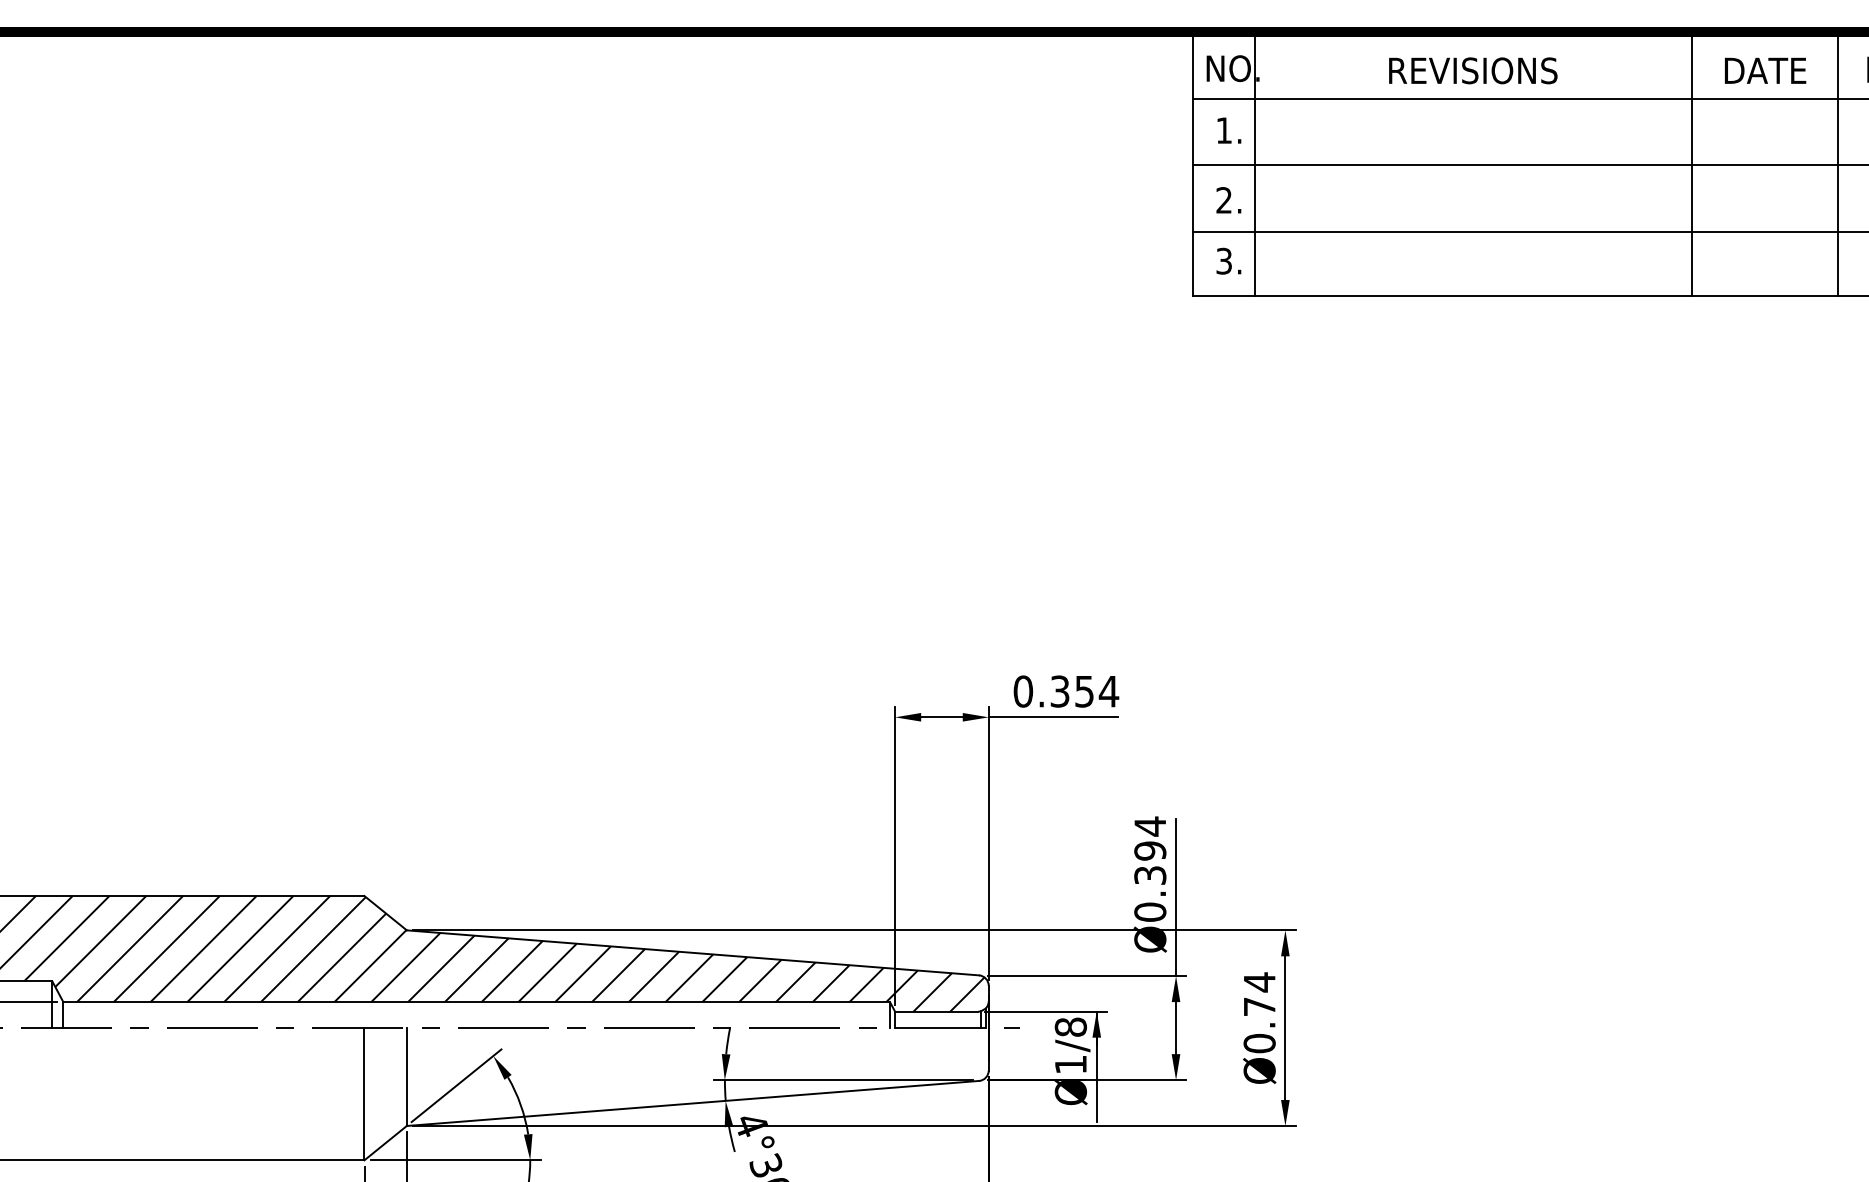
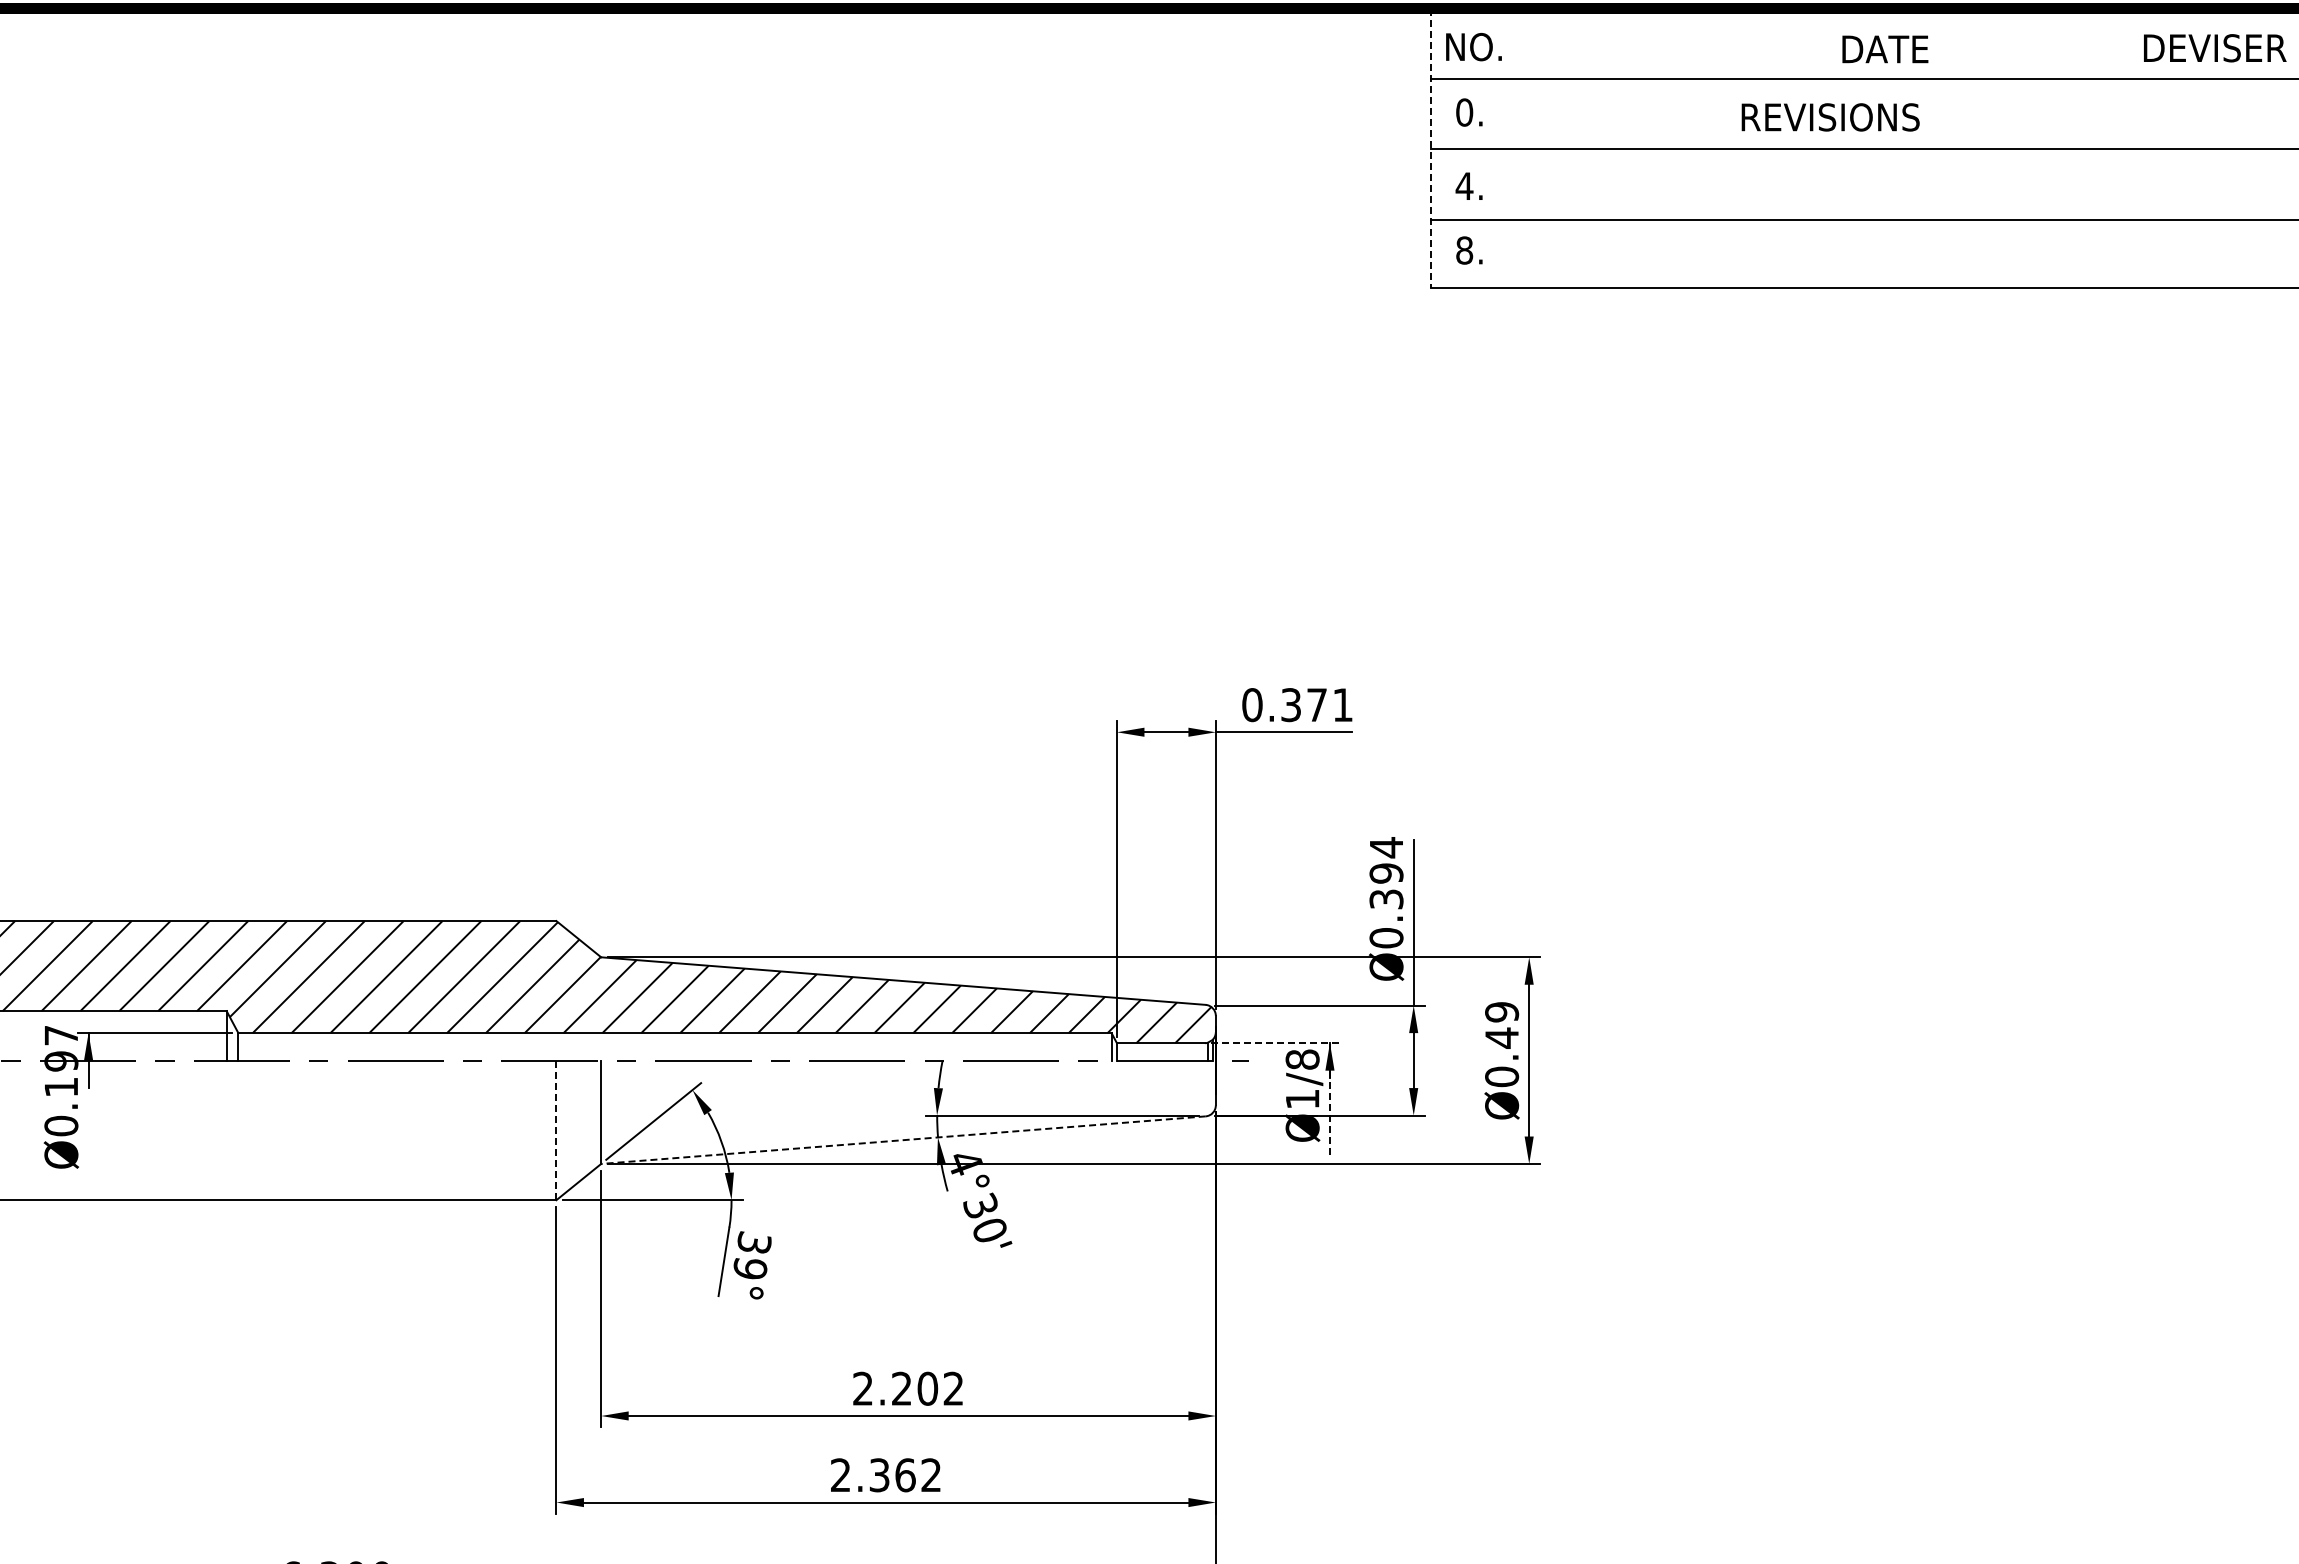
text: (1473, 70) -> (1830, 117), moved
text: (1765, 70) -> (1885, 49), moved
text: (1224, 130) -> (1464, 112), 1. -> 0.
line: (1255, 163) -> (1497, 147), removed
line: (1691, 163) -> (1958, 147), removed
line: (1837, 163) -> (2112, 147), removed
line: (1192, 164) -> (1431, 148), solid -> dashed
text: (1224, 199) -> (1464, 185), 2. -> 4.
text: (1224, 261) -> (1464, 250), 3. -> 8.
text: (1097, 691) -> (1330, 705), 0.354 -> 0.371
text: (1260, 993) -> (1502, 1024), Ø0.74 -> Ø0.49
line: (1046, 1011) -> (1276, 1043), solid -> dashed
line: (1096, 1080) -> (1329, 1115), solid -> dashed
line: (364, 1094) -> (556, 1130), solid -> dashed
line: (692, 1103) -> (902, 1140), solid -> dashed

